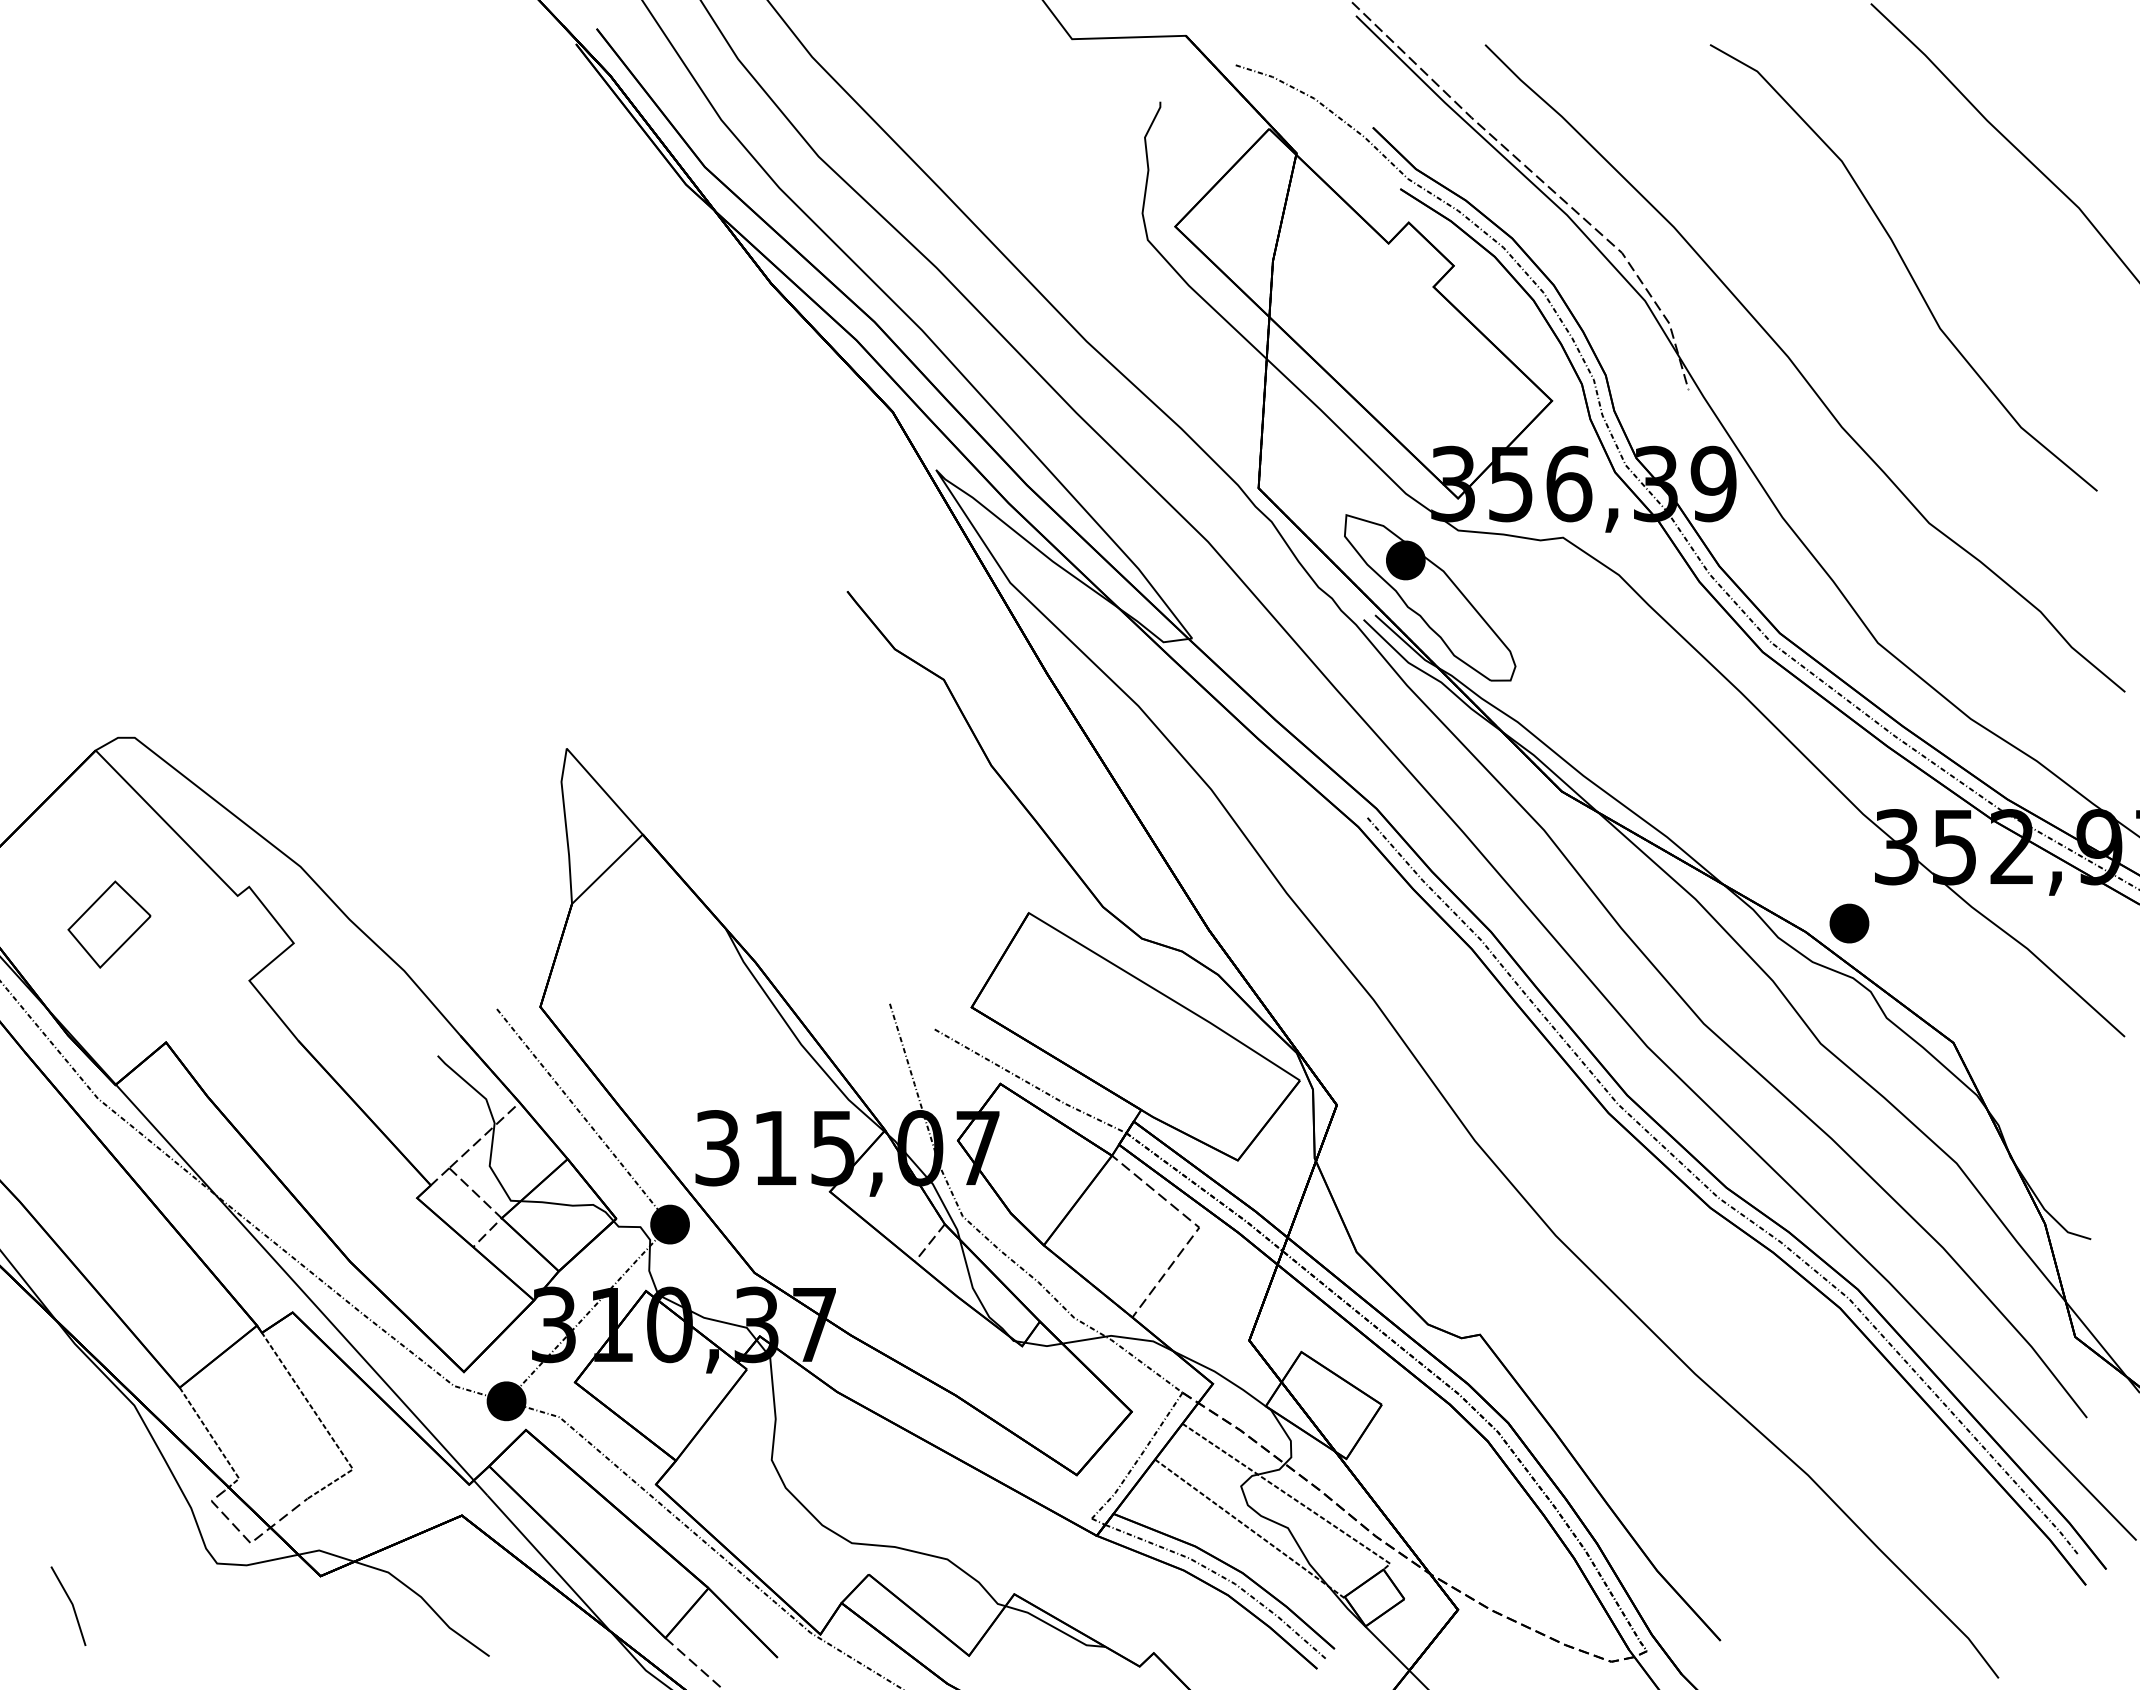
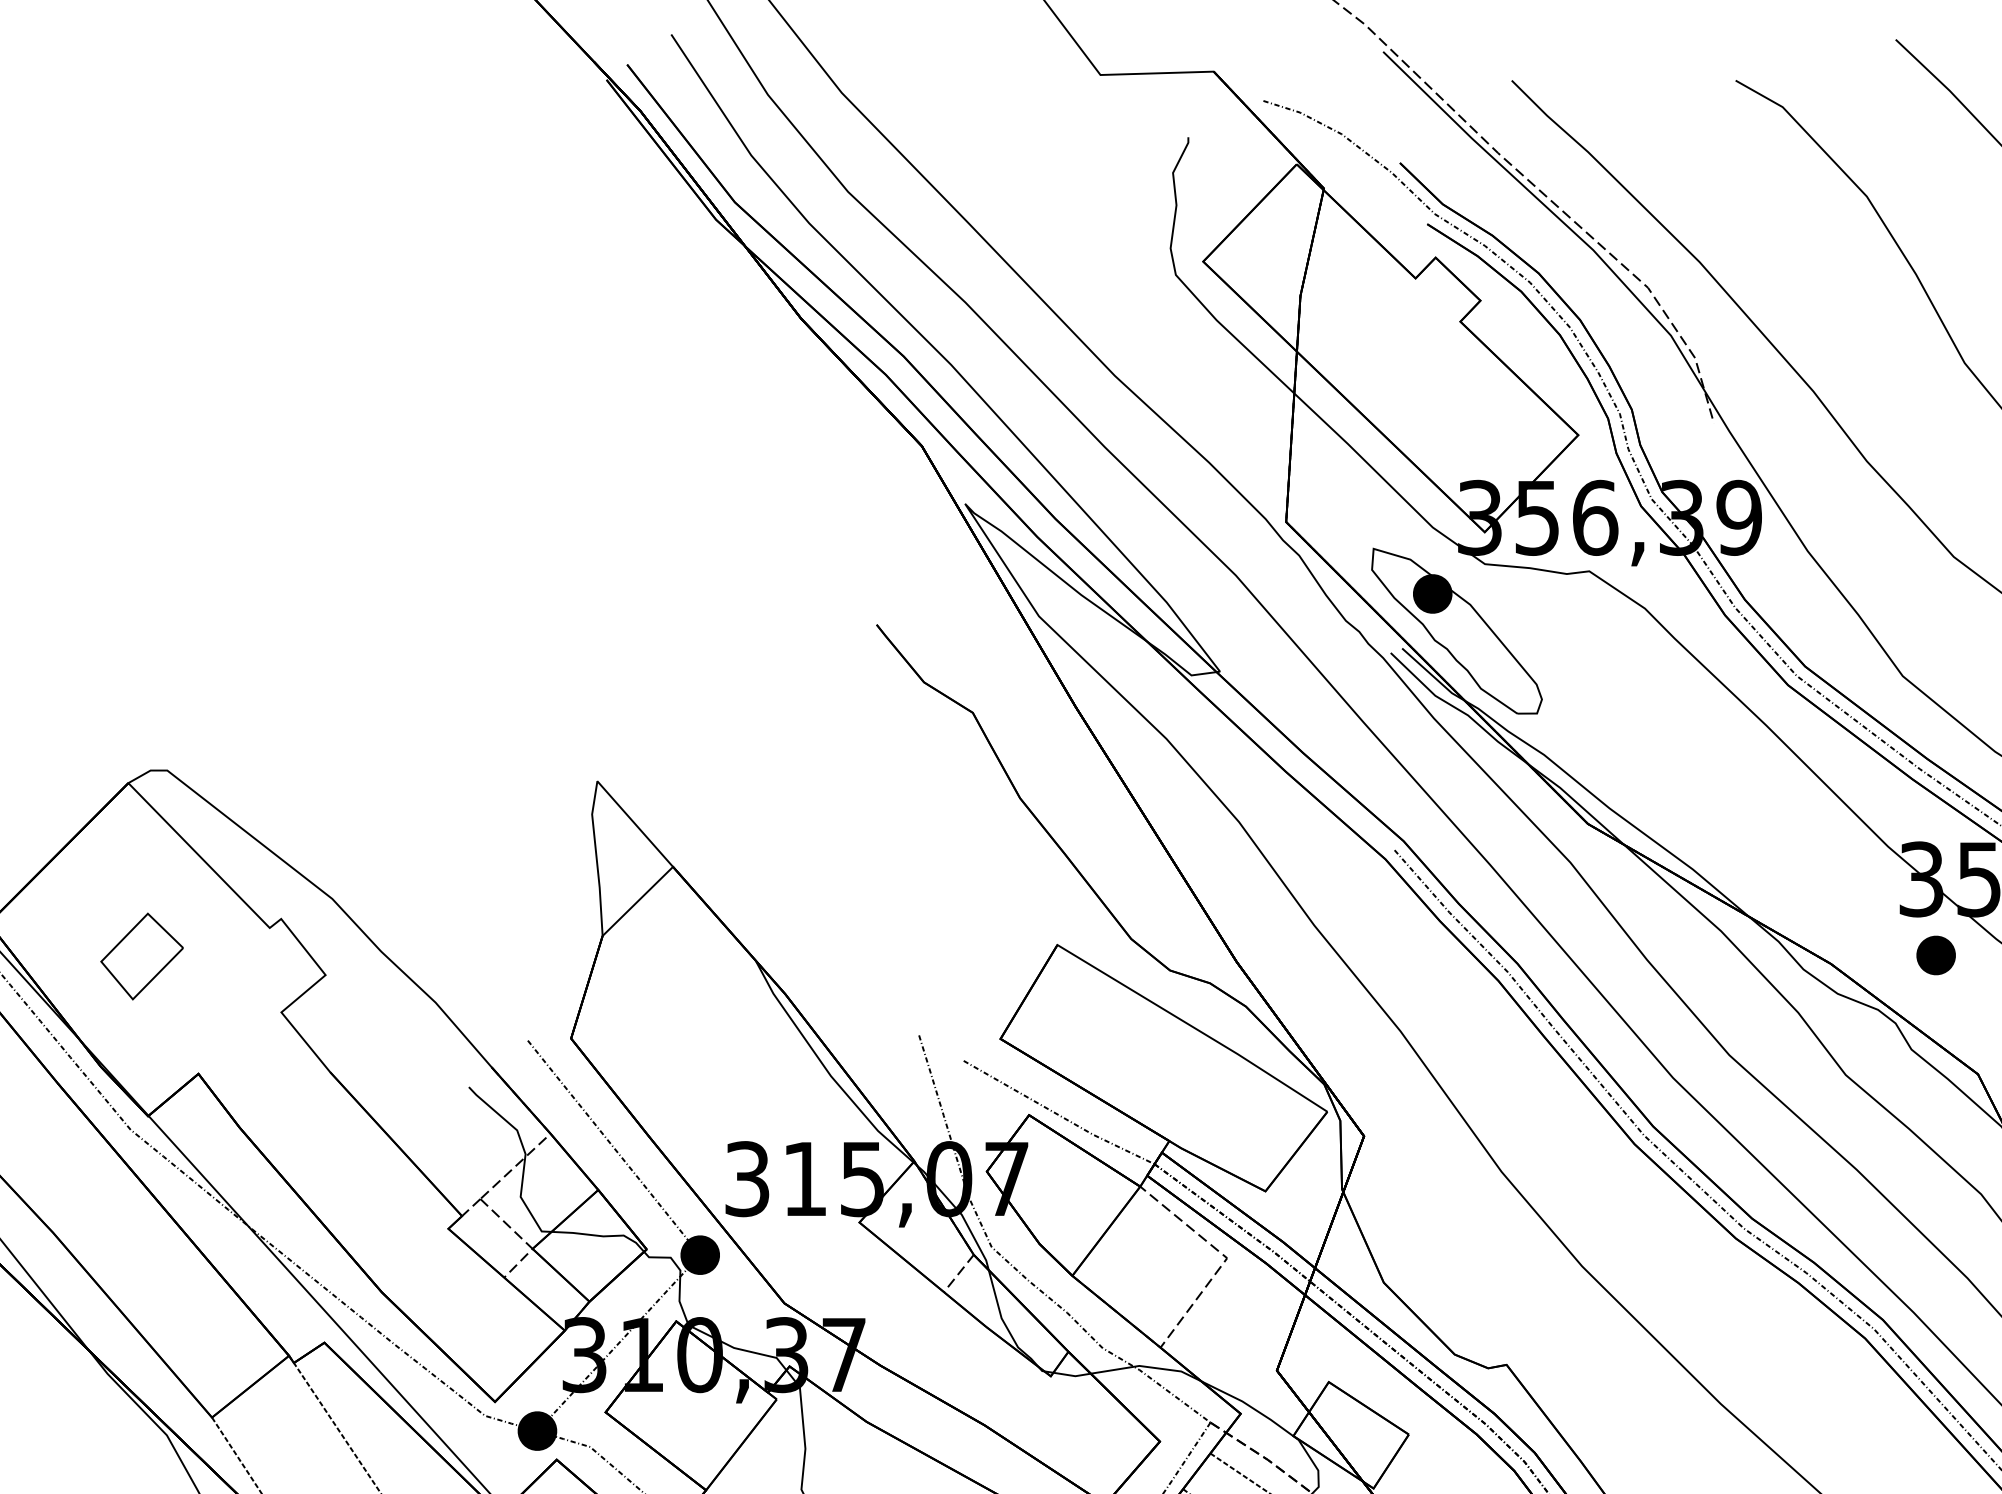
part: (1849, 923) -> (1936, 955), moved

